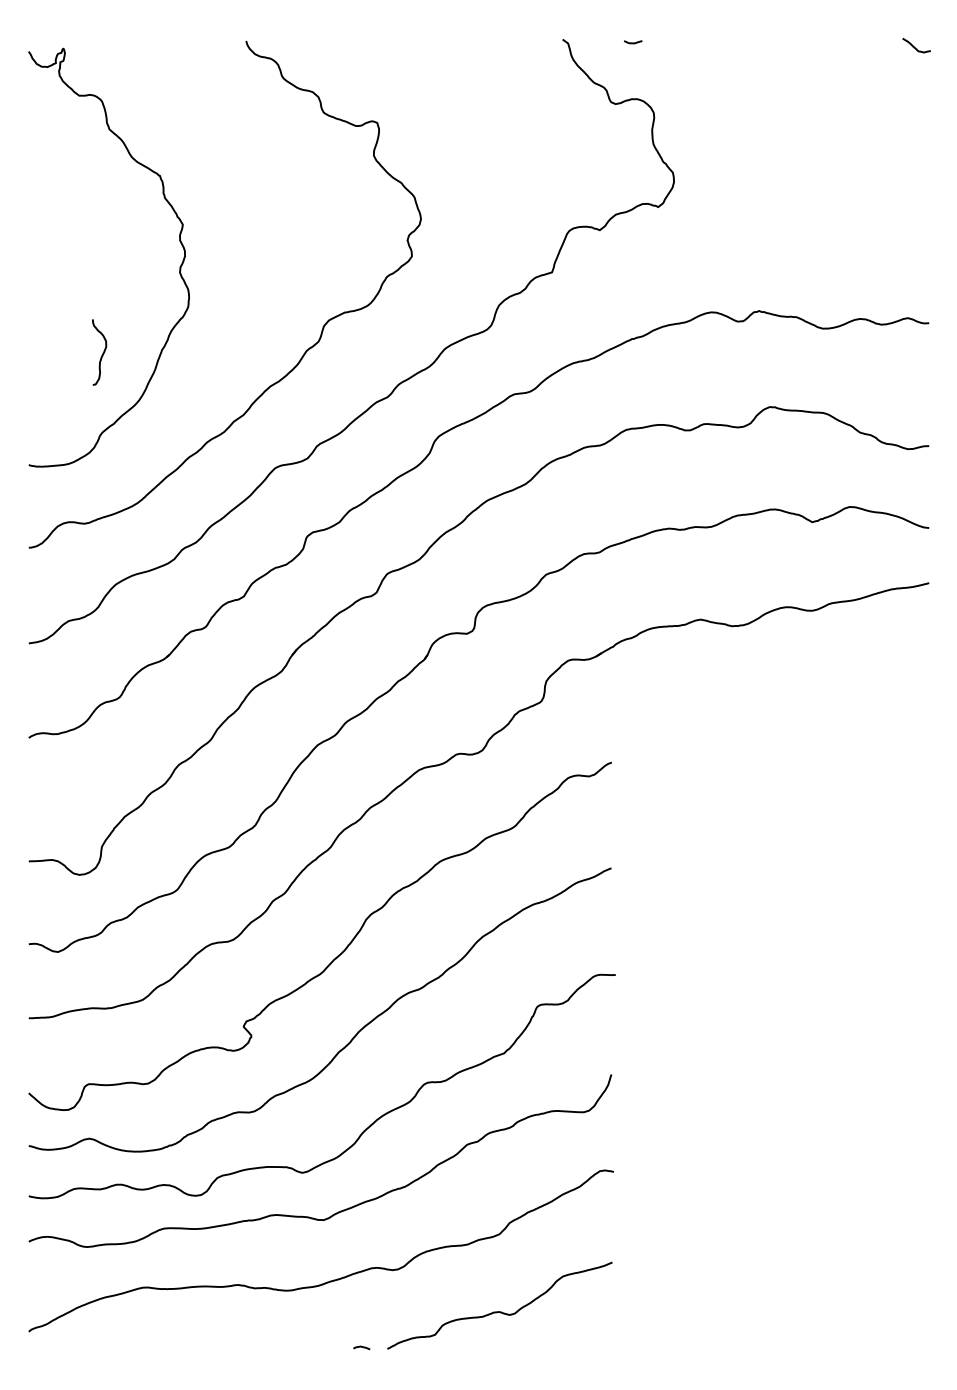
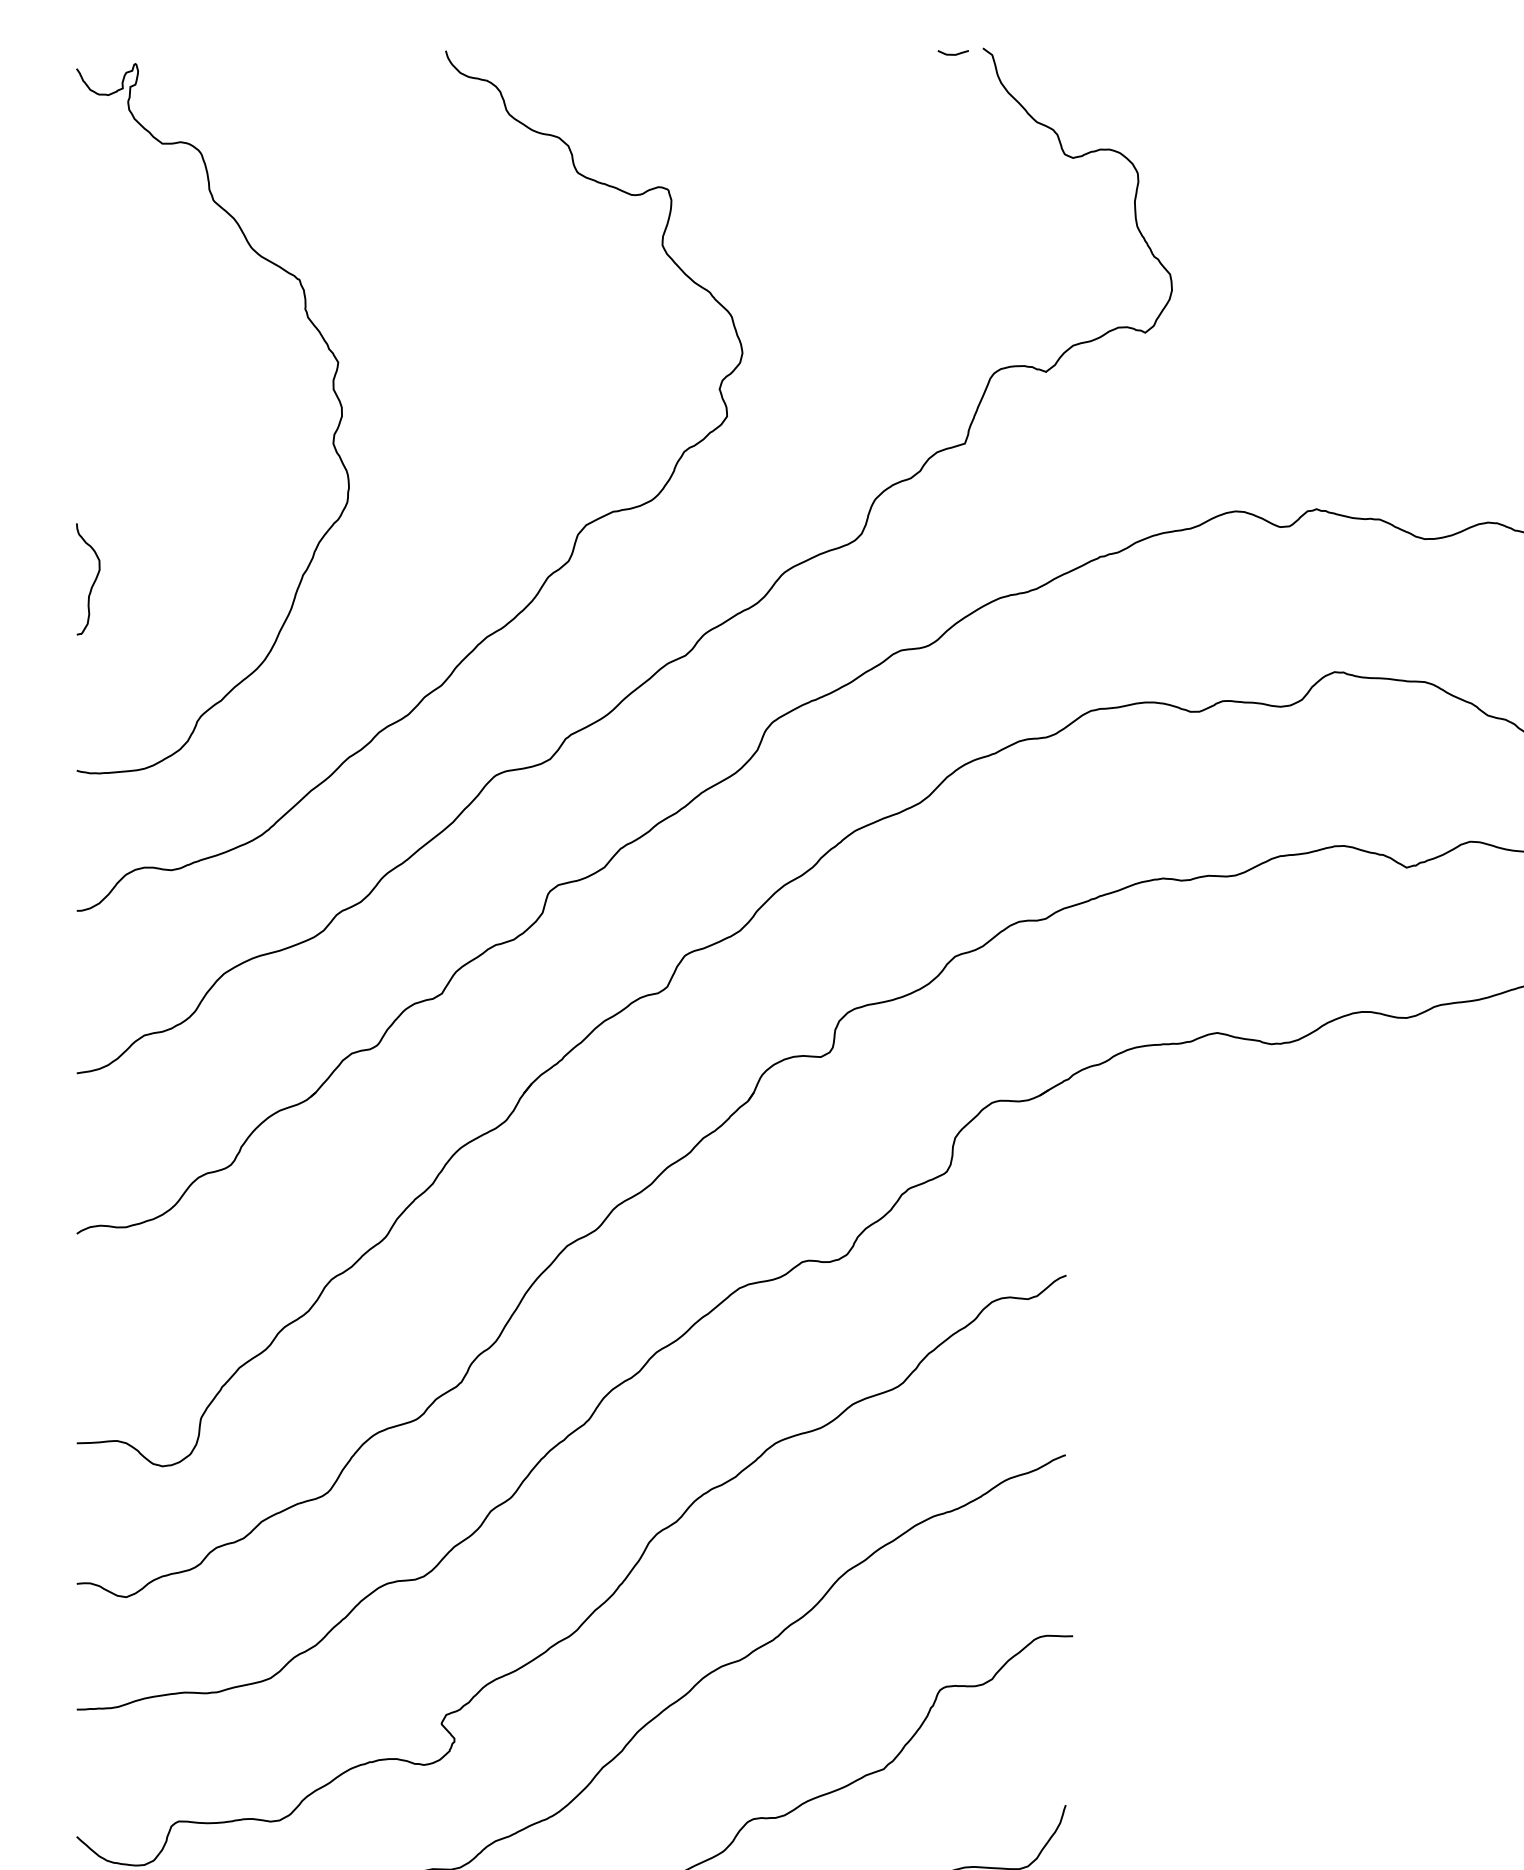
curve: (633, 42) -> (953, 53), moved
curve: (102, 353) -> (93, 581), moved

